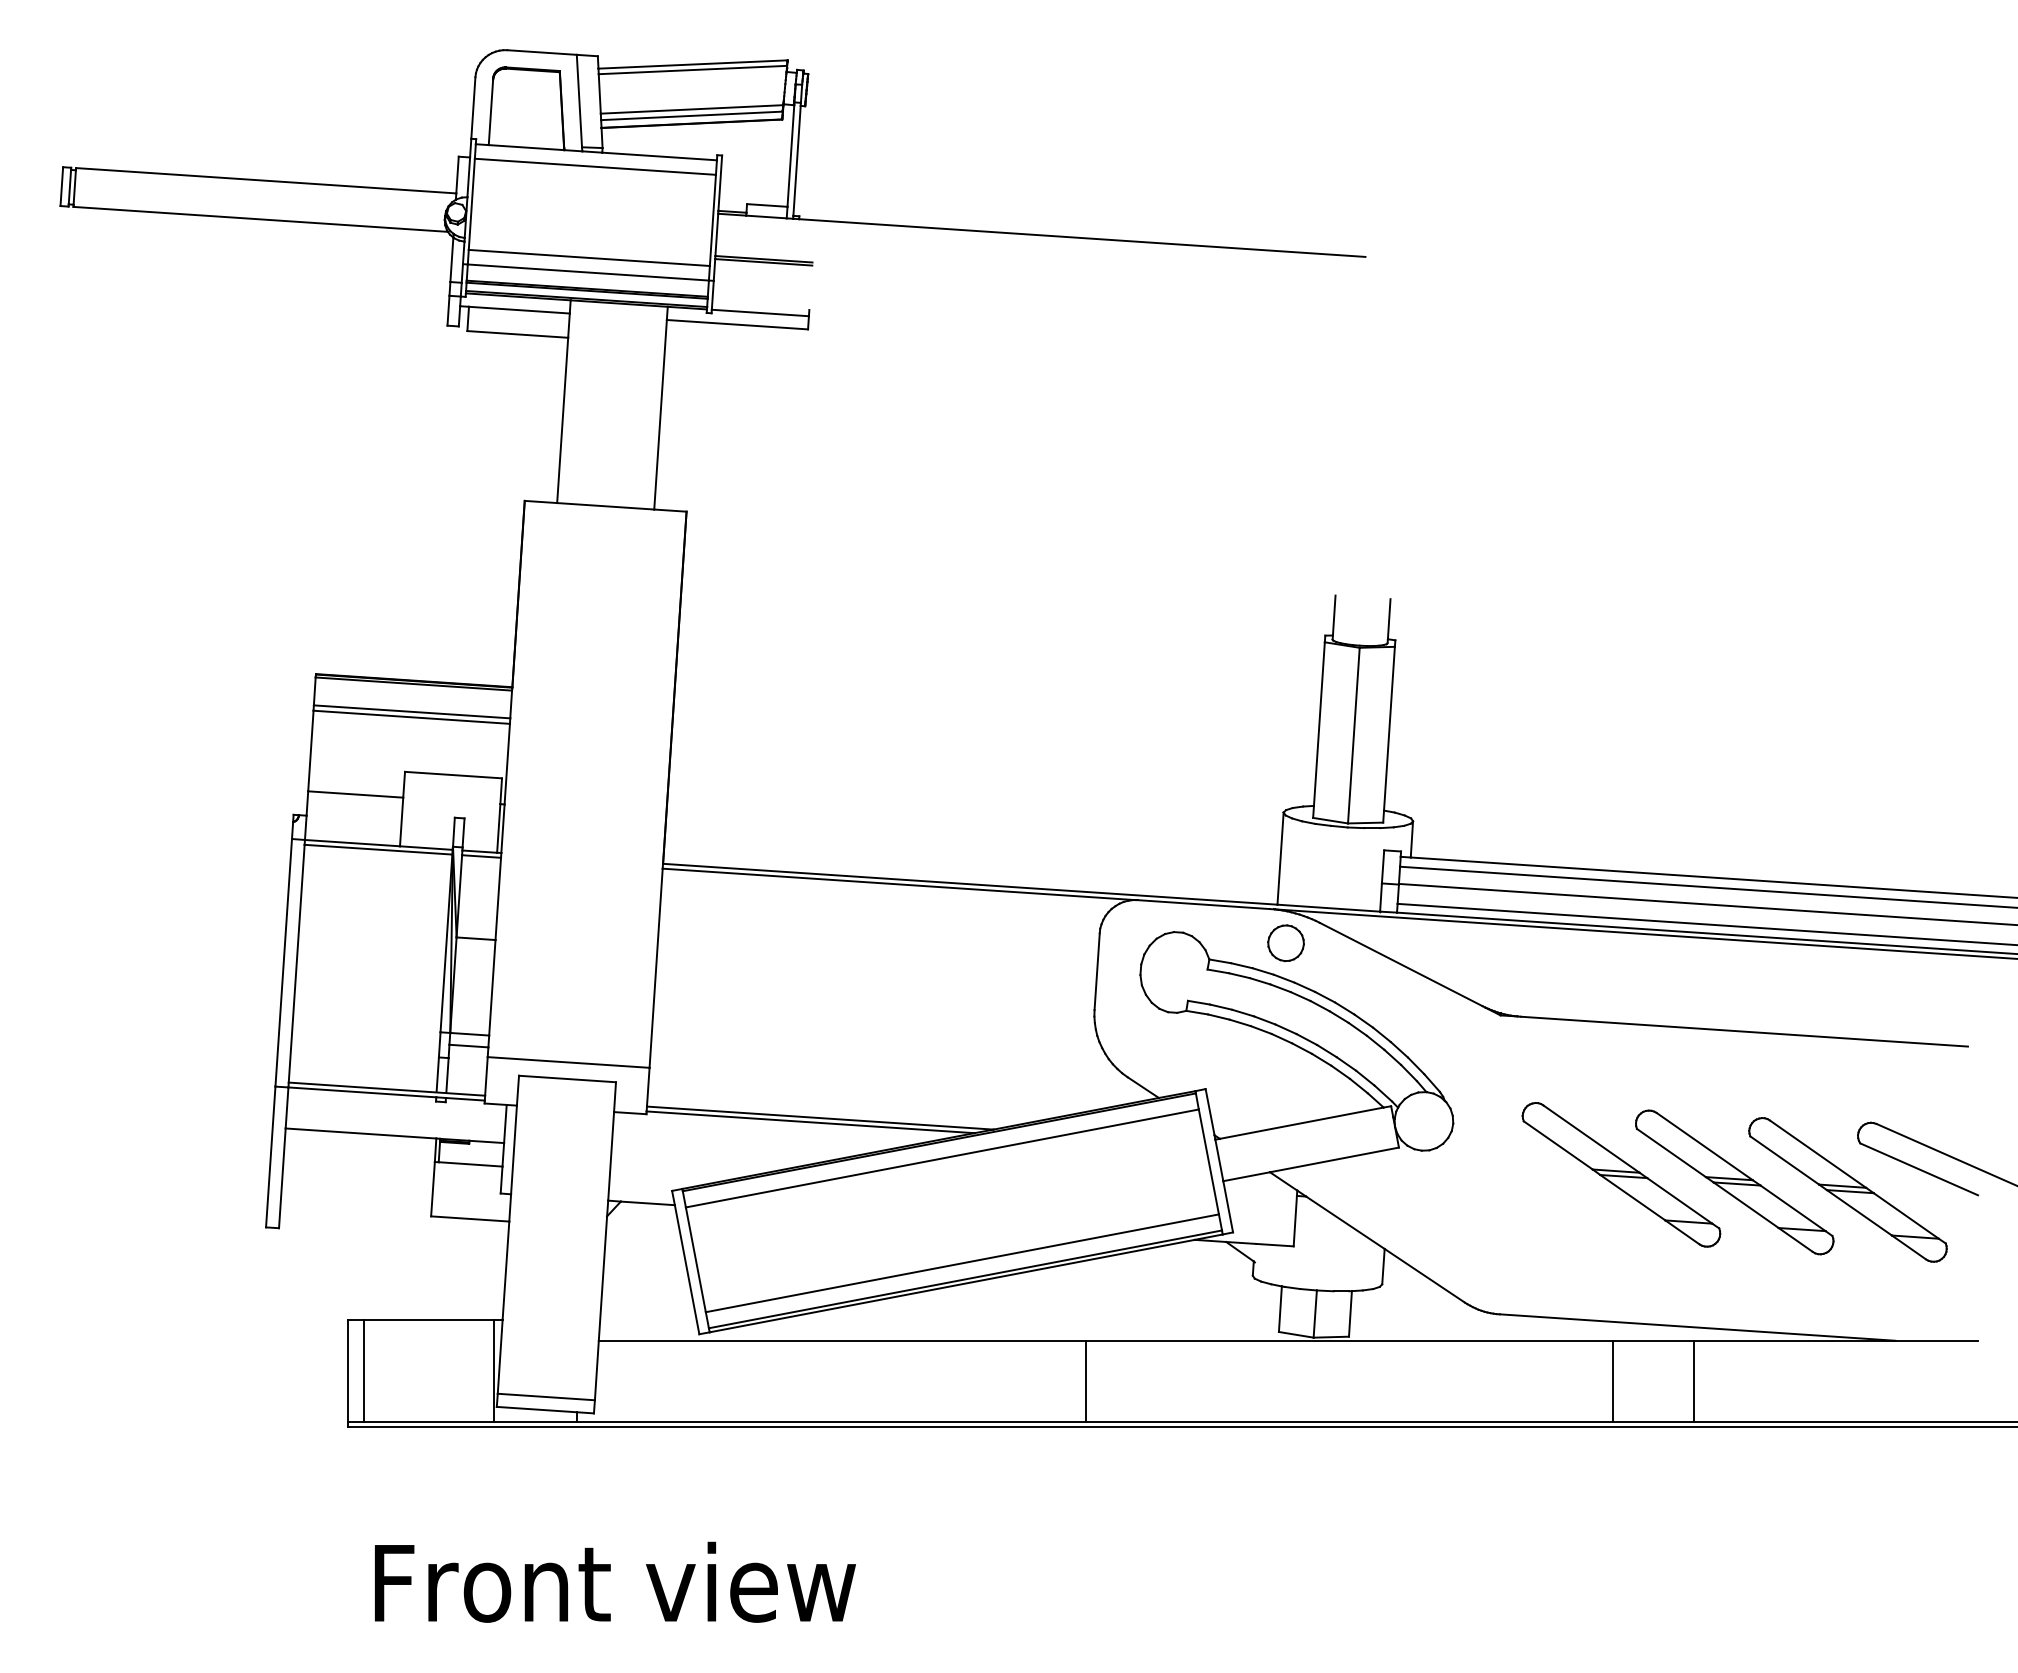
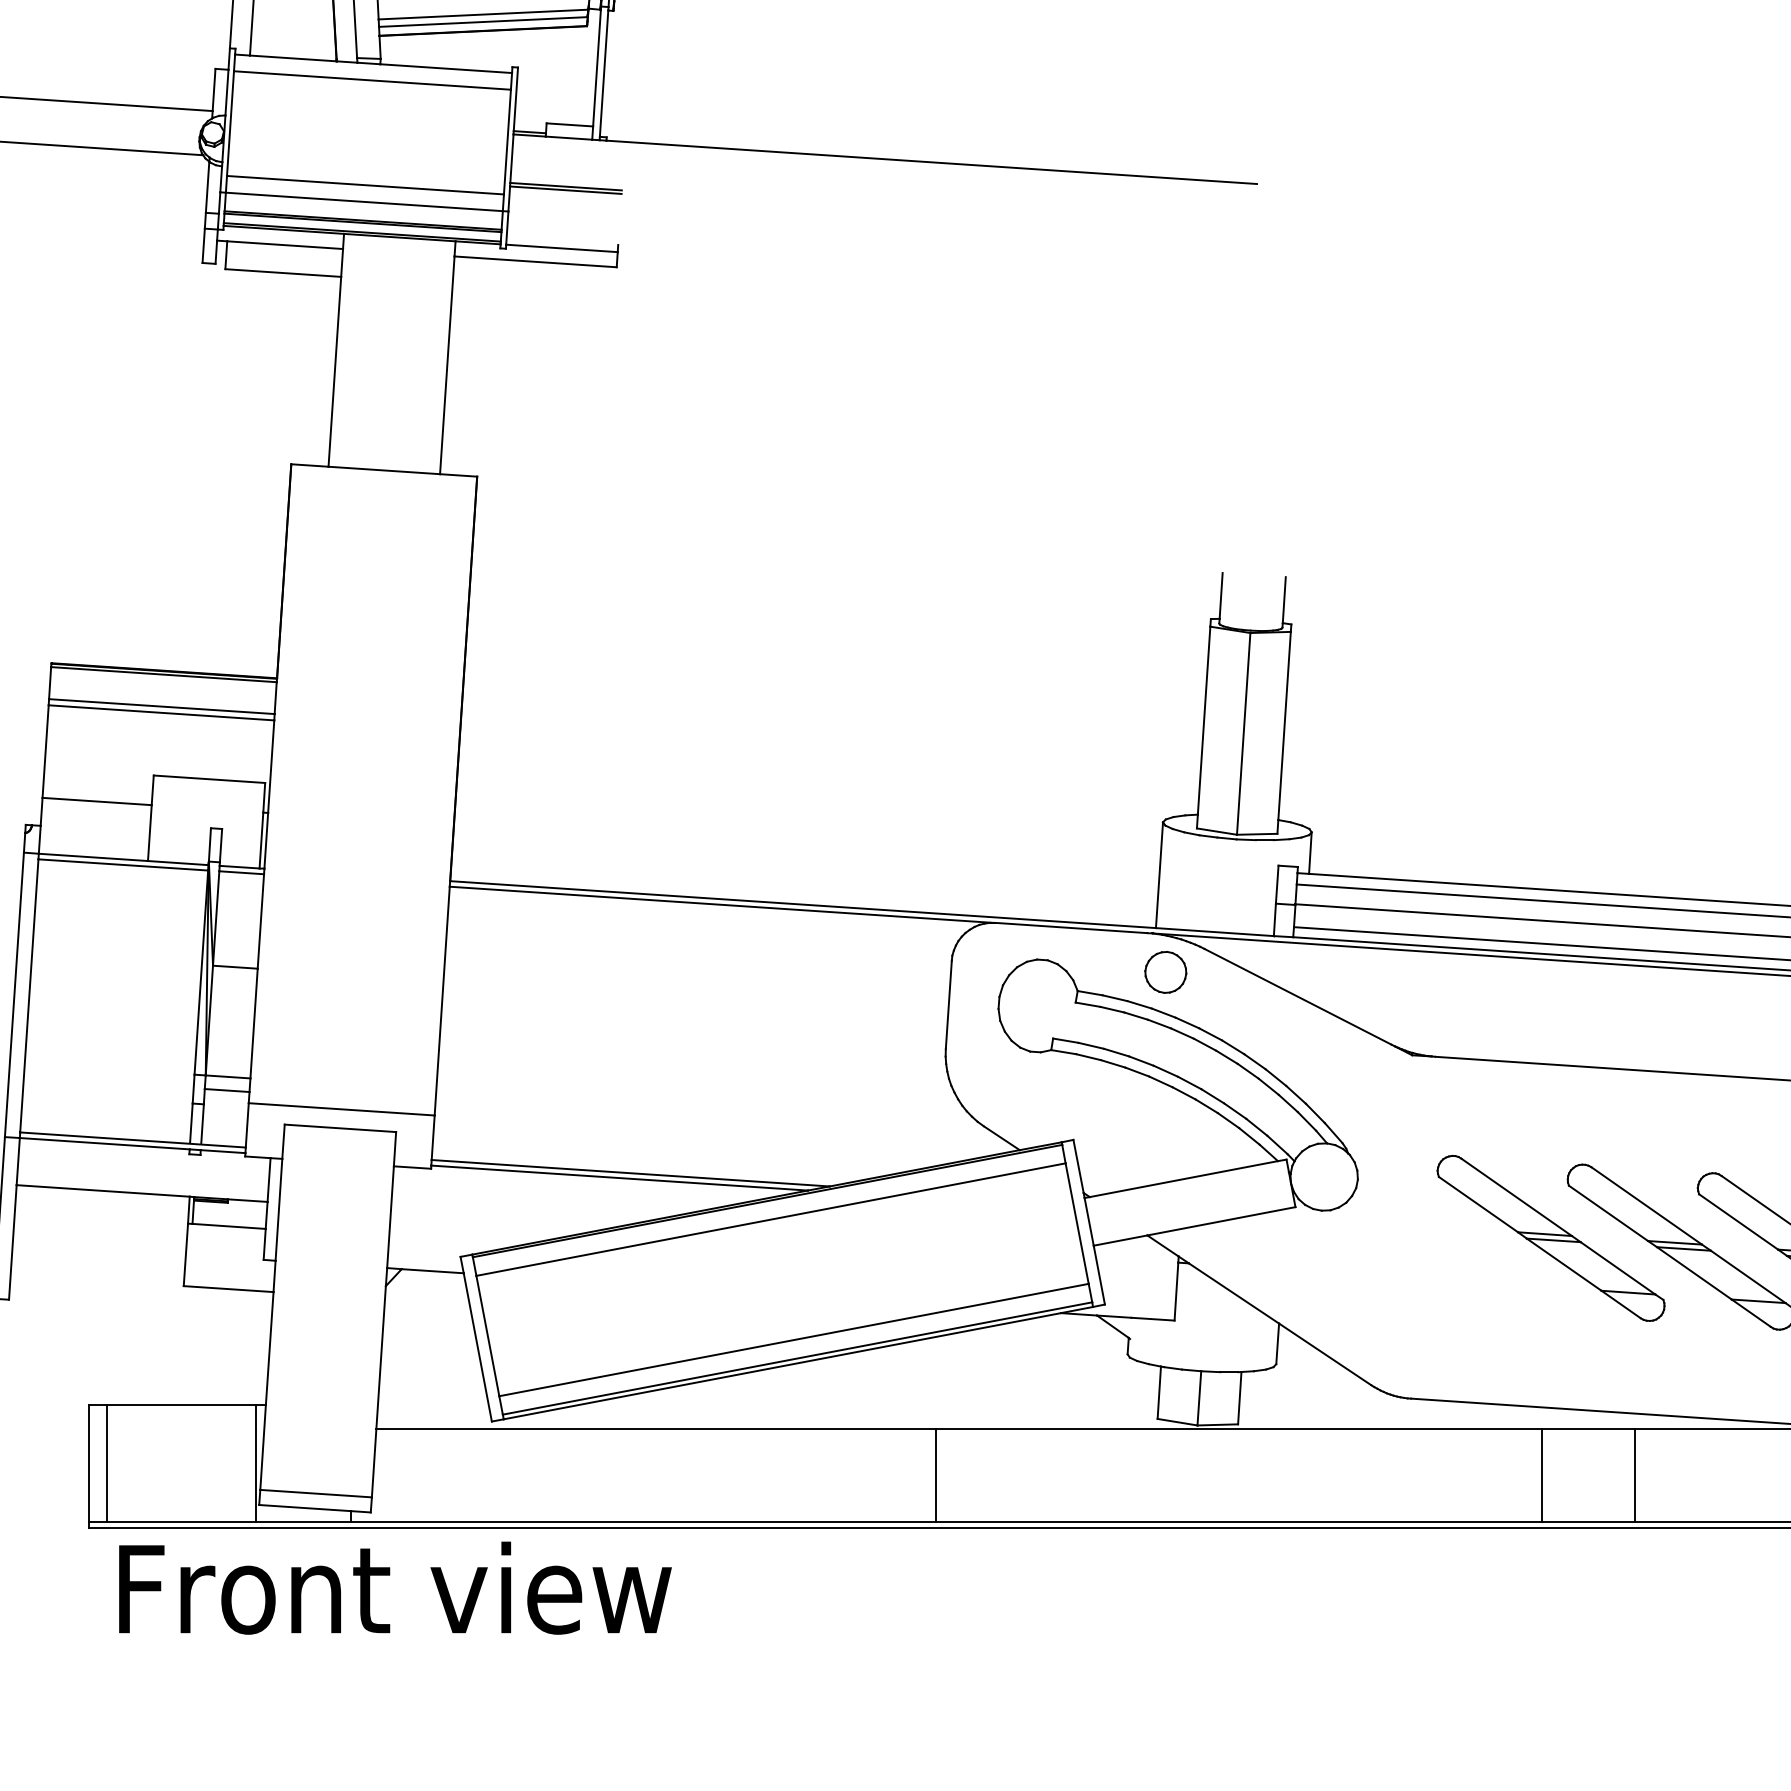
text: (615, 1581) -> (395, 1587), moved

